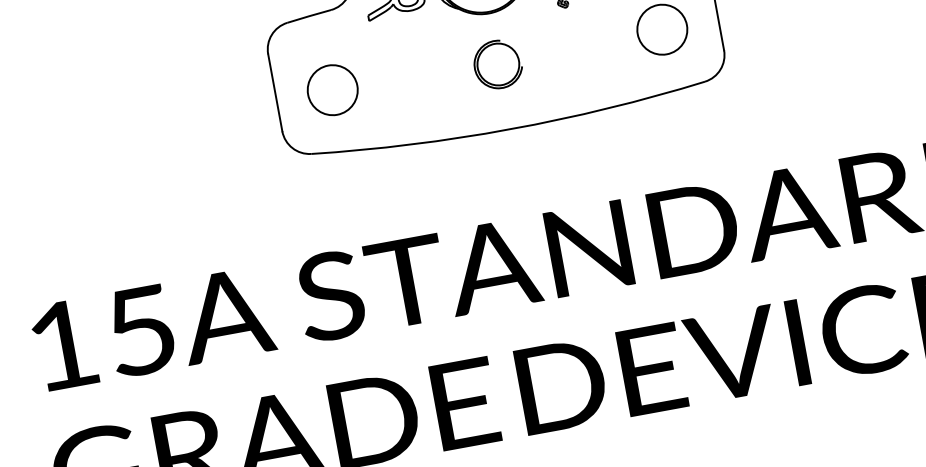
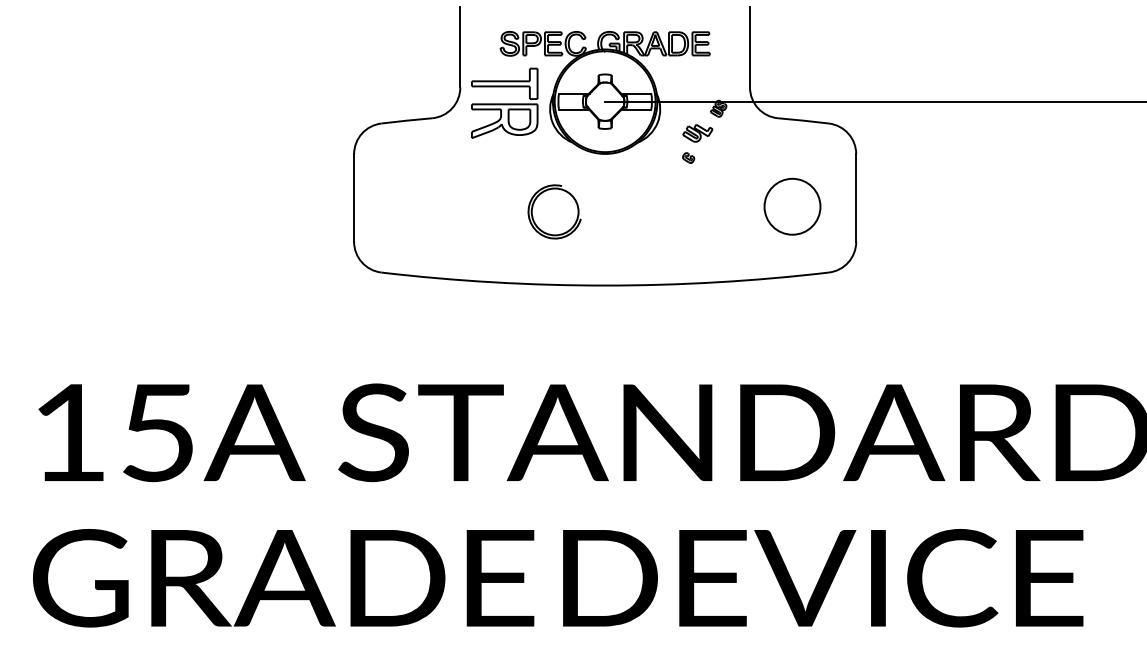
part: (497, 64) -> (554, 211), moved
circle: (332, 90) -> (417, 206), removed

